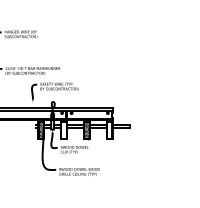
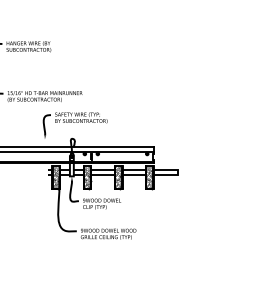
hatch: (64, 129) -> (87, 176), added
hatch: (109, 129) -> (149, 176), added

